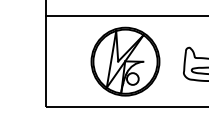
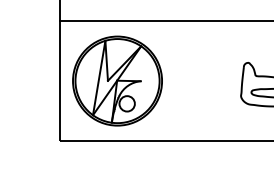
part: (125, 61) -> (117, 80), moved

